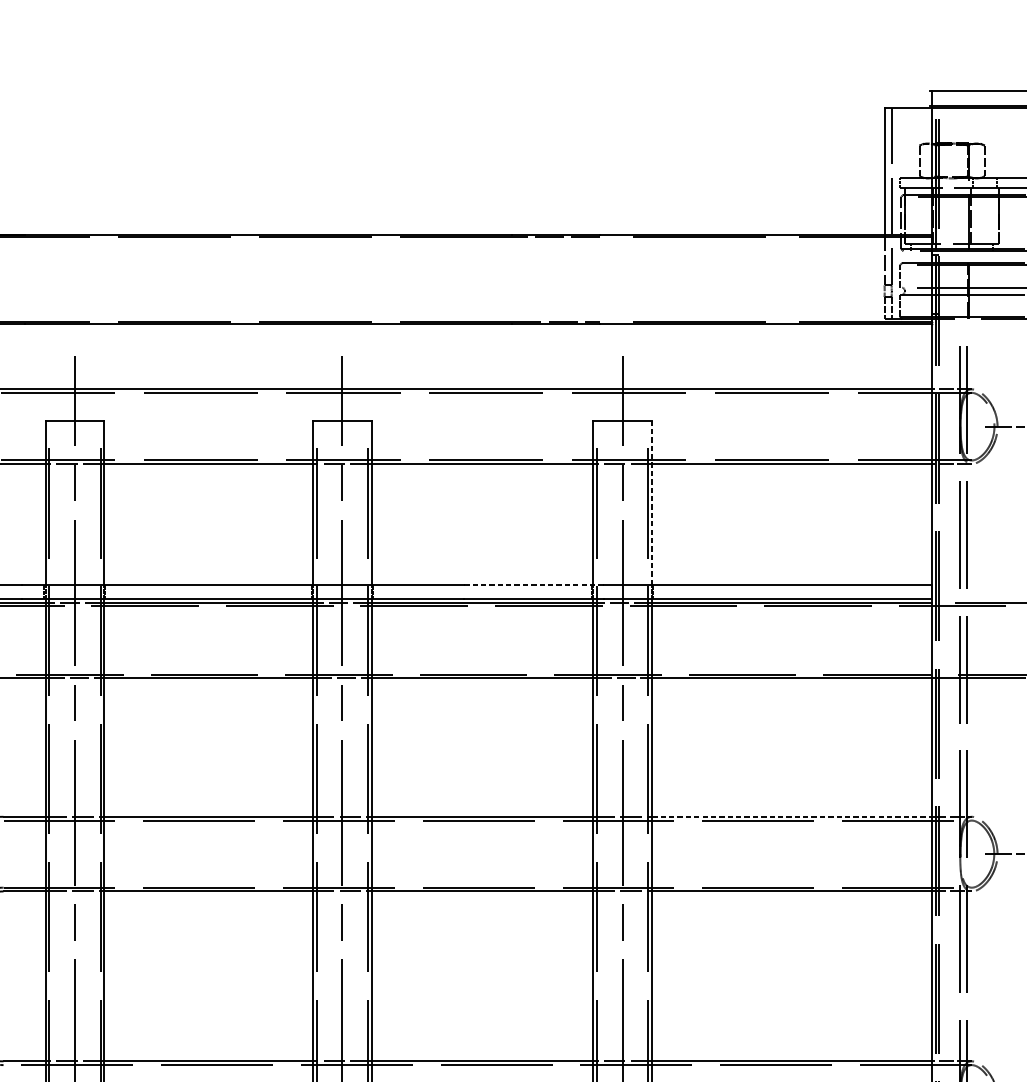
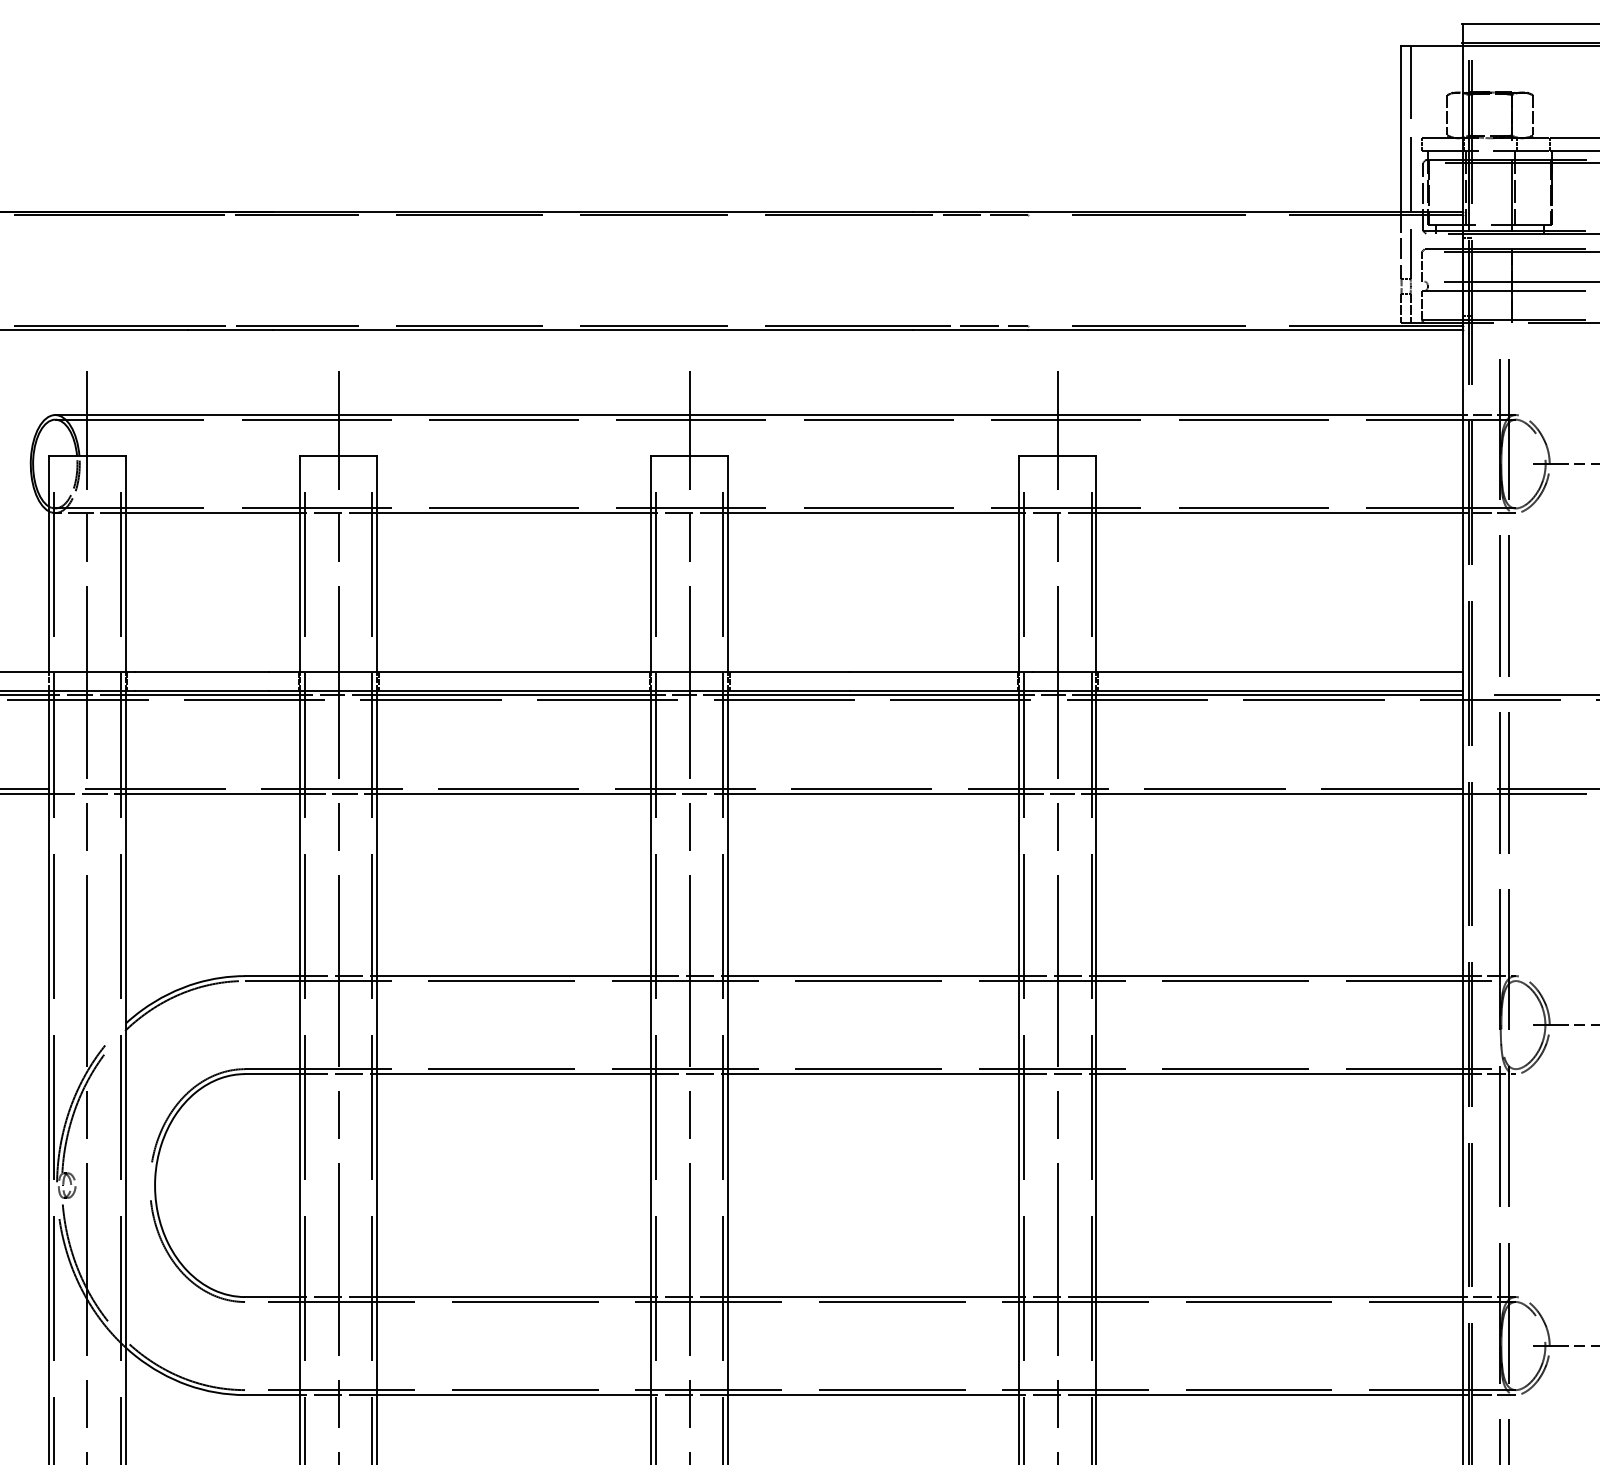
line: (652, 502) -> (1096, 563), dashed -> solid
line: (534, 585) -> (941, 672), dashed -> solid
line: (792, 817) -> (1280, 976), dashed -> solid

